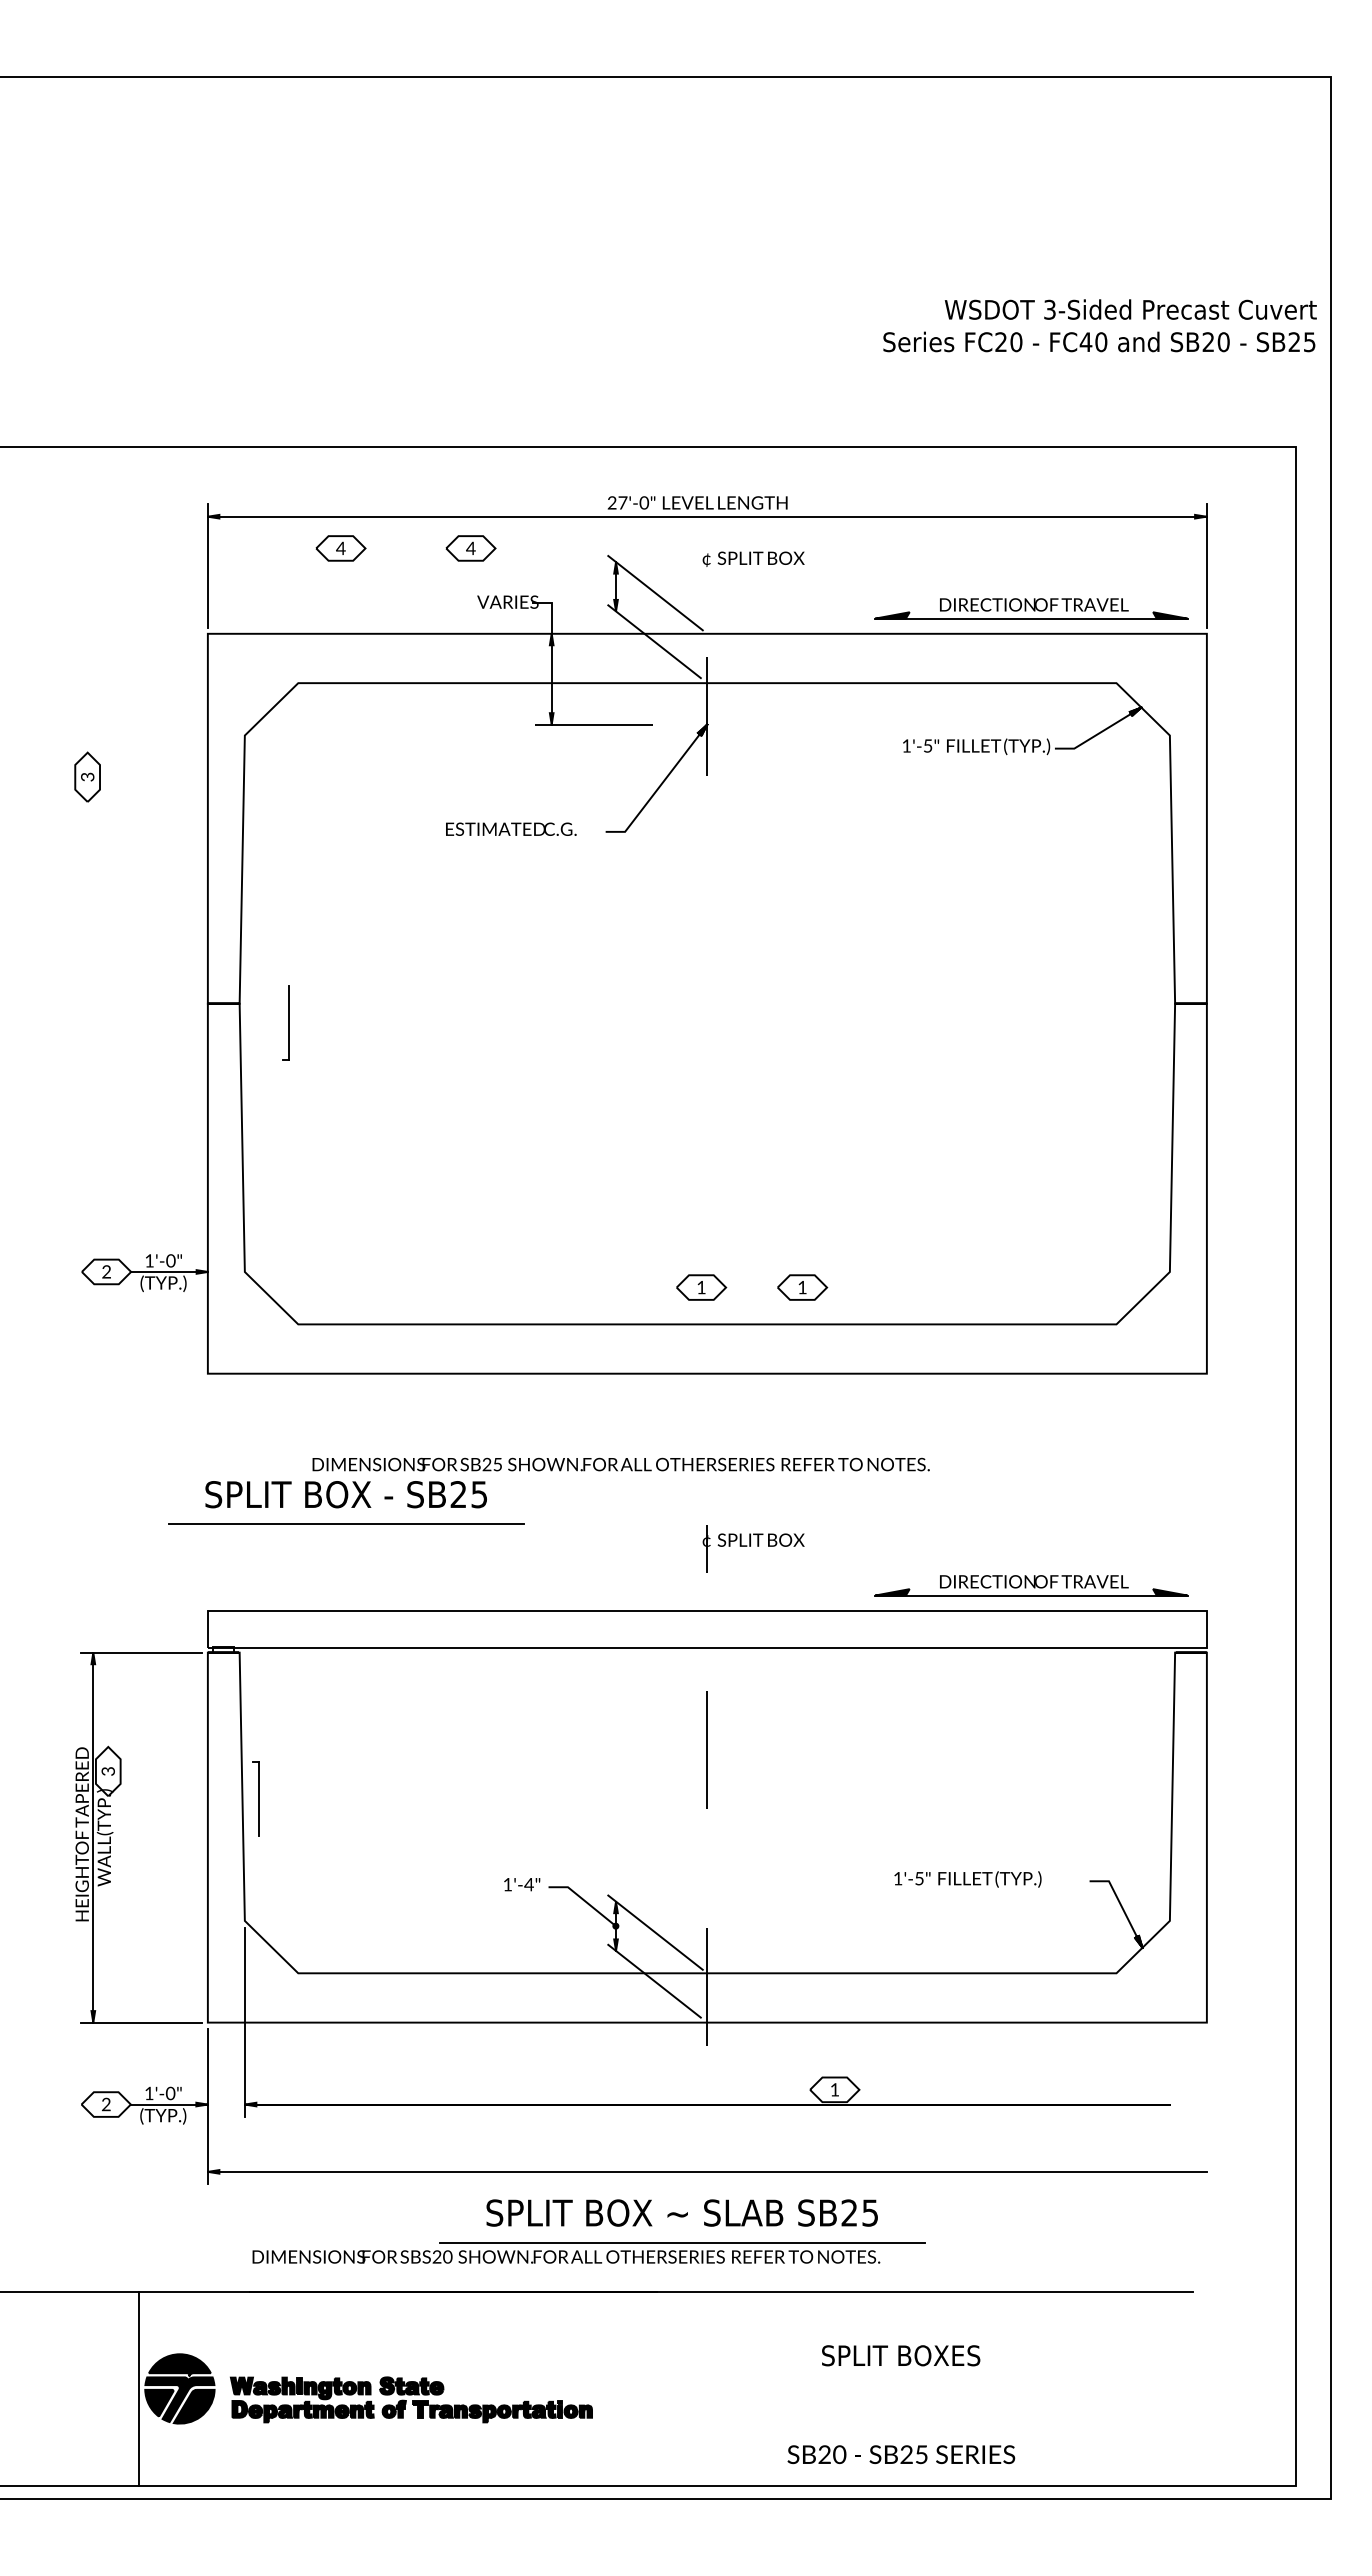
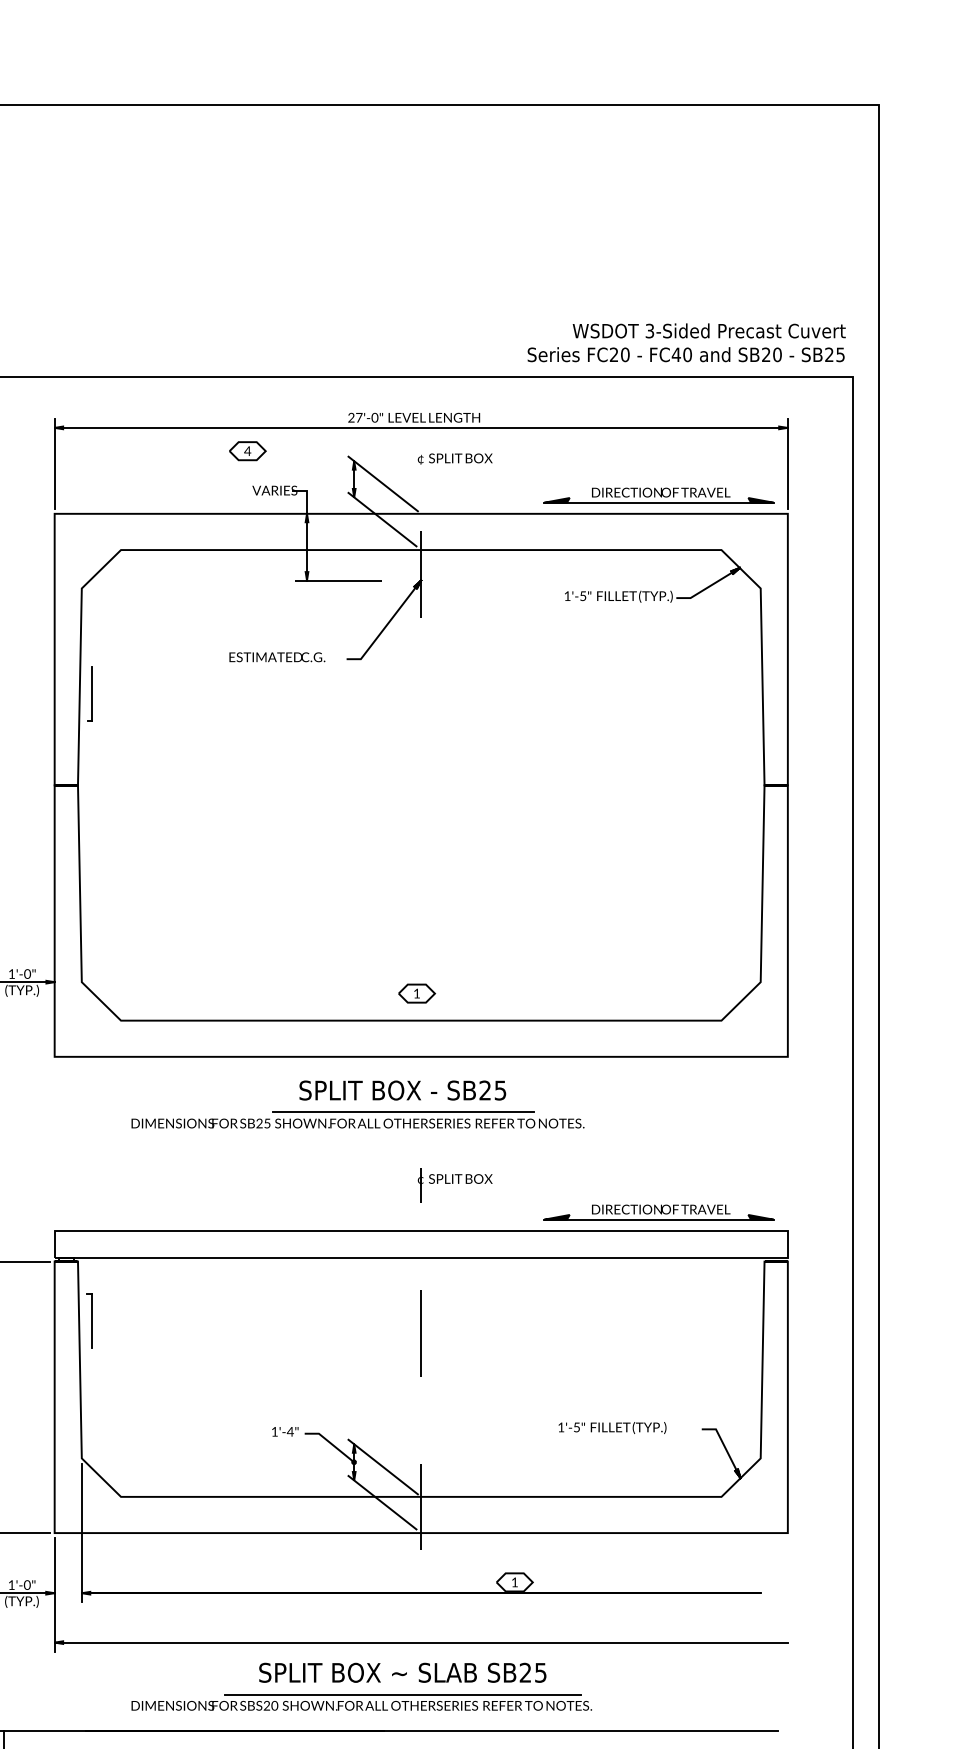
text: (1099, 325) -> (686, 342), moved
part: (340, 548) -> (152, 451), removed
part: (285, 1022) -> (89, 694), moved
part: (802, 1287) -> (491, 993), removed
part: (346, 1502) -> (403, 1096), moved
part: (255, 1798) -> (89, 1320), moved
text: (566, 2256) -> (361, 1705), moved

